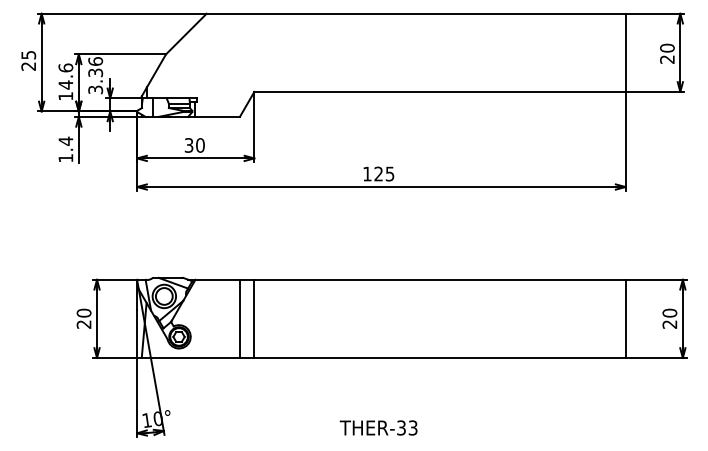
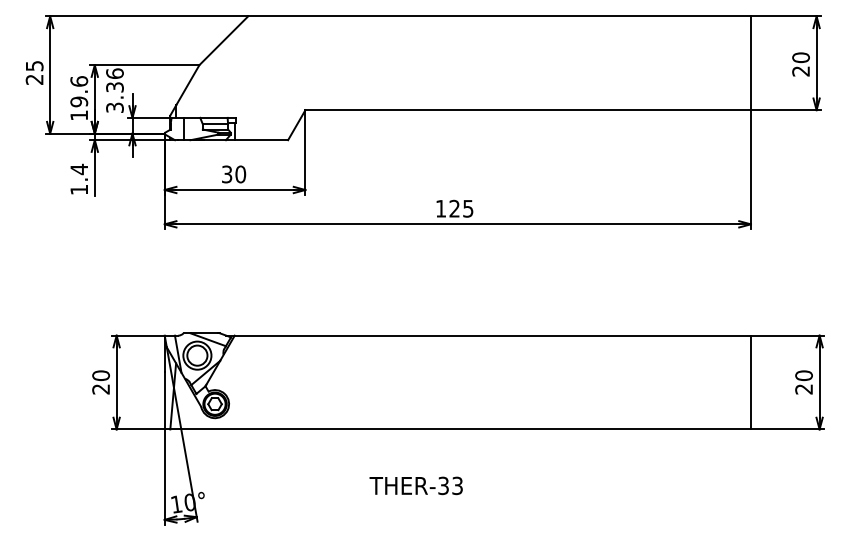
text: (65, 84) -> (78, 101), 14.6 -> 19.6
line: (239, 318) -> (287, 382), removed
line: (254, 318) -> (305, 382), removed
text: (378, 427) -> (416, 485), moved

